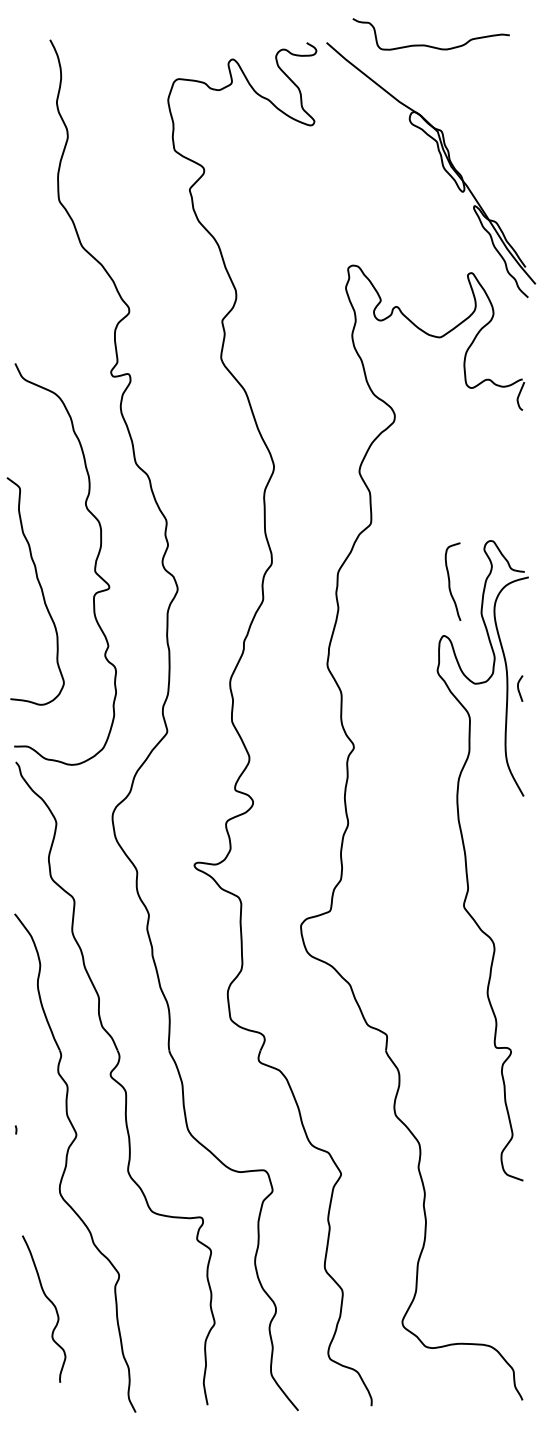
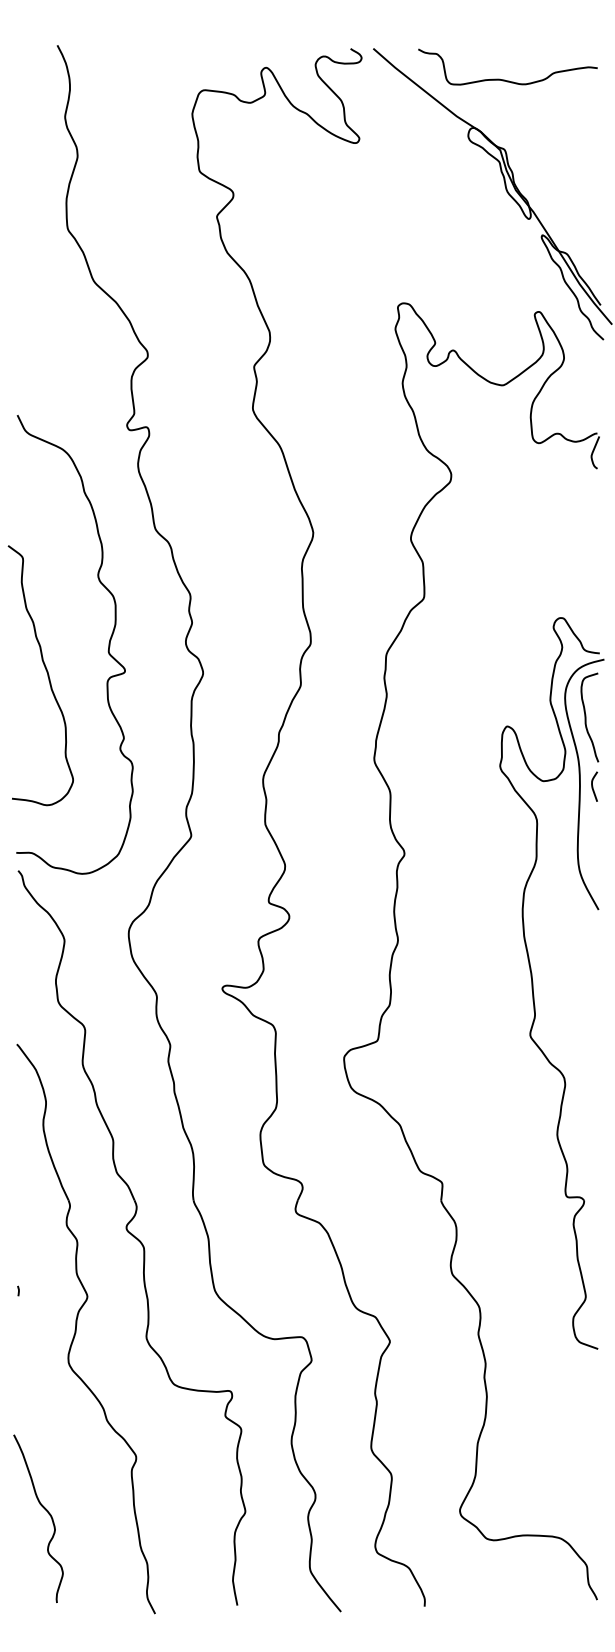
curve: (428, 45) -> (504, 79), moved
curve: (450, 581) -> (586, 717), moved
curve: (50, 1301) -> (45, 1510), moved

